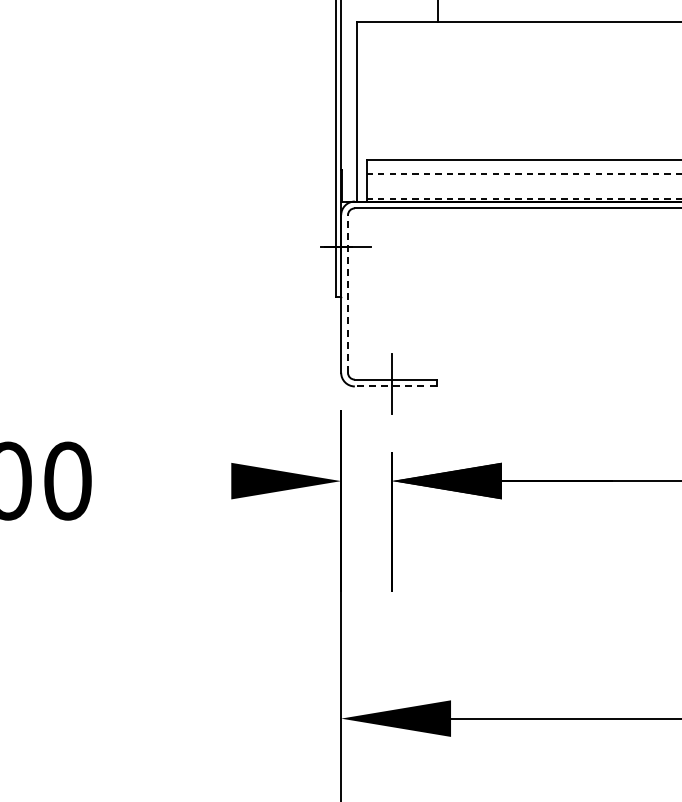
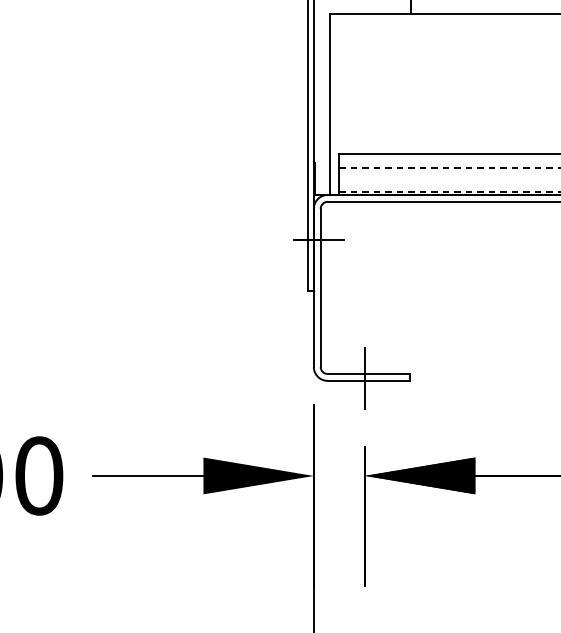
line: (347, 294) -> (320, 288), dashed -> solid
line: (395, 386) -> (368, 380), dashed -> solid
line: (176, 481) -> (148, 476), added

